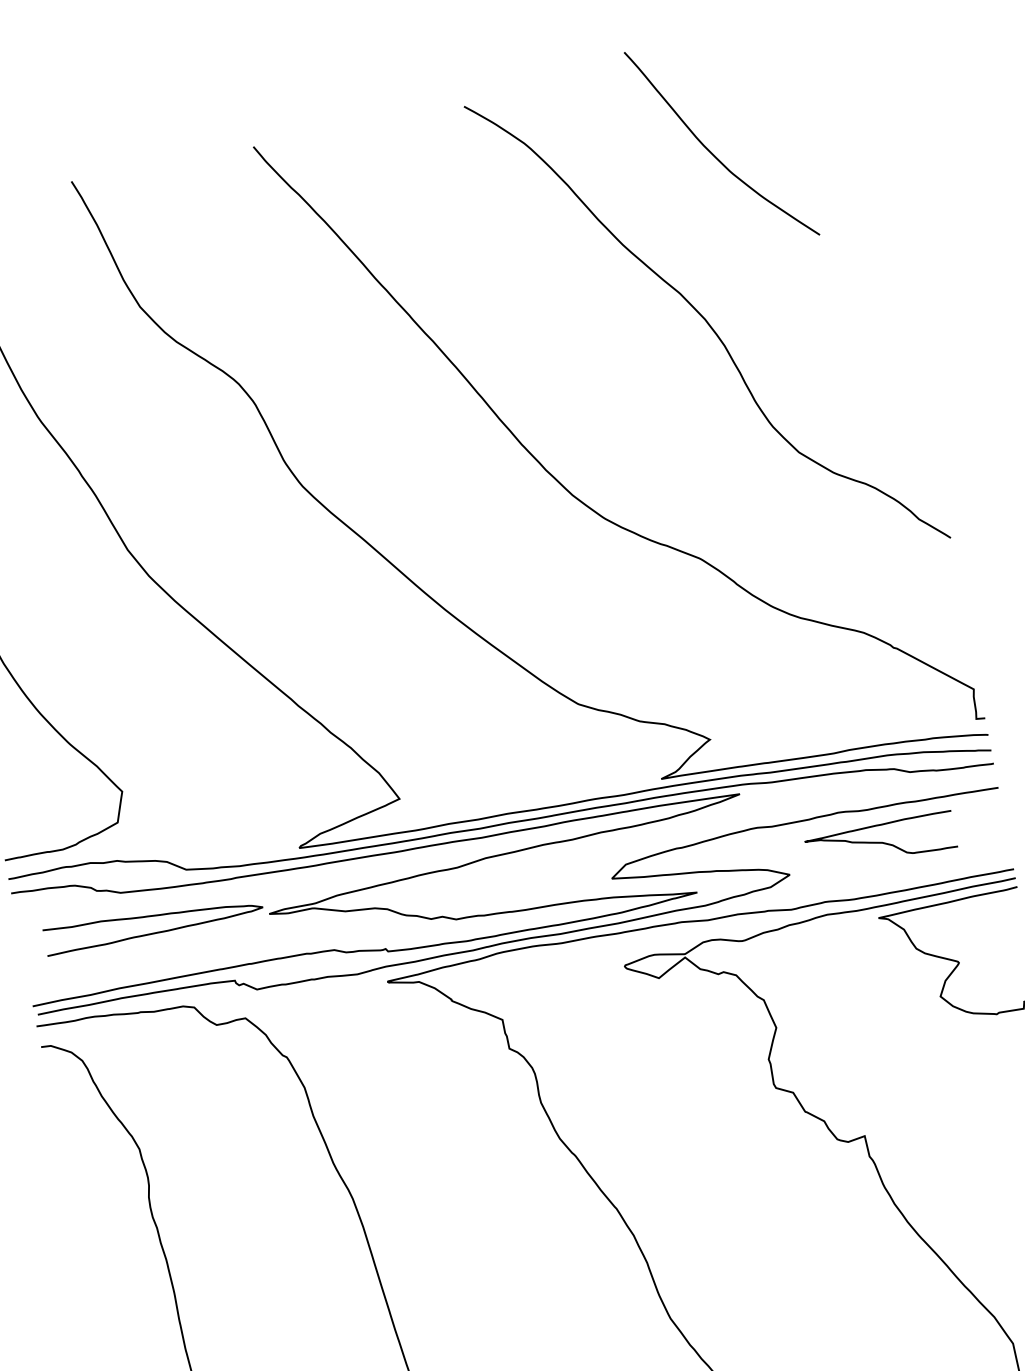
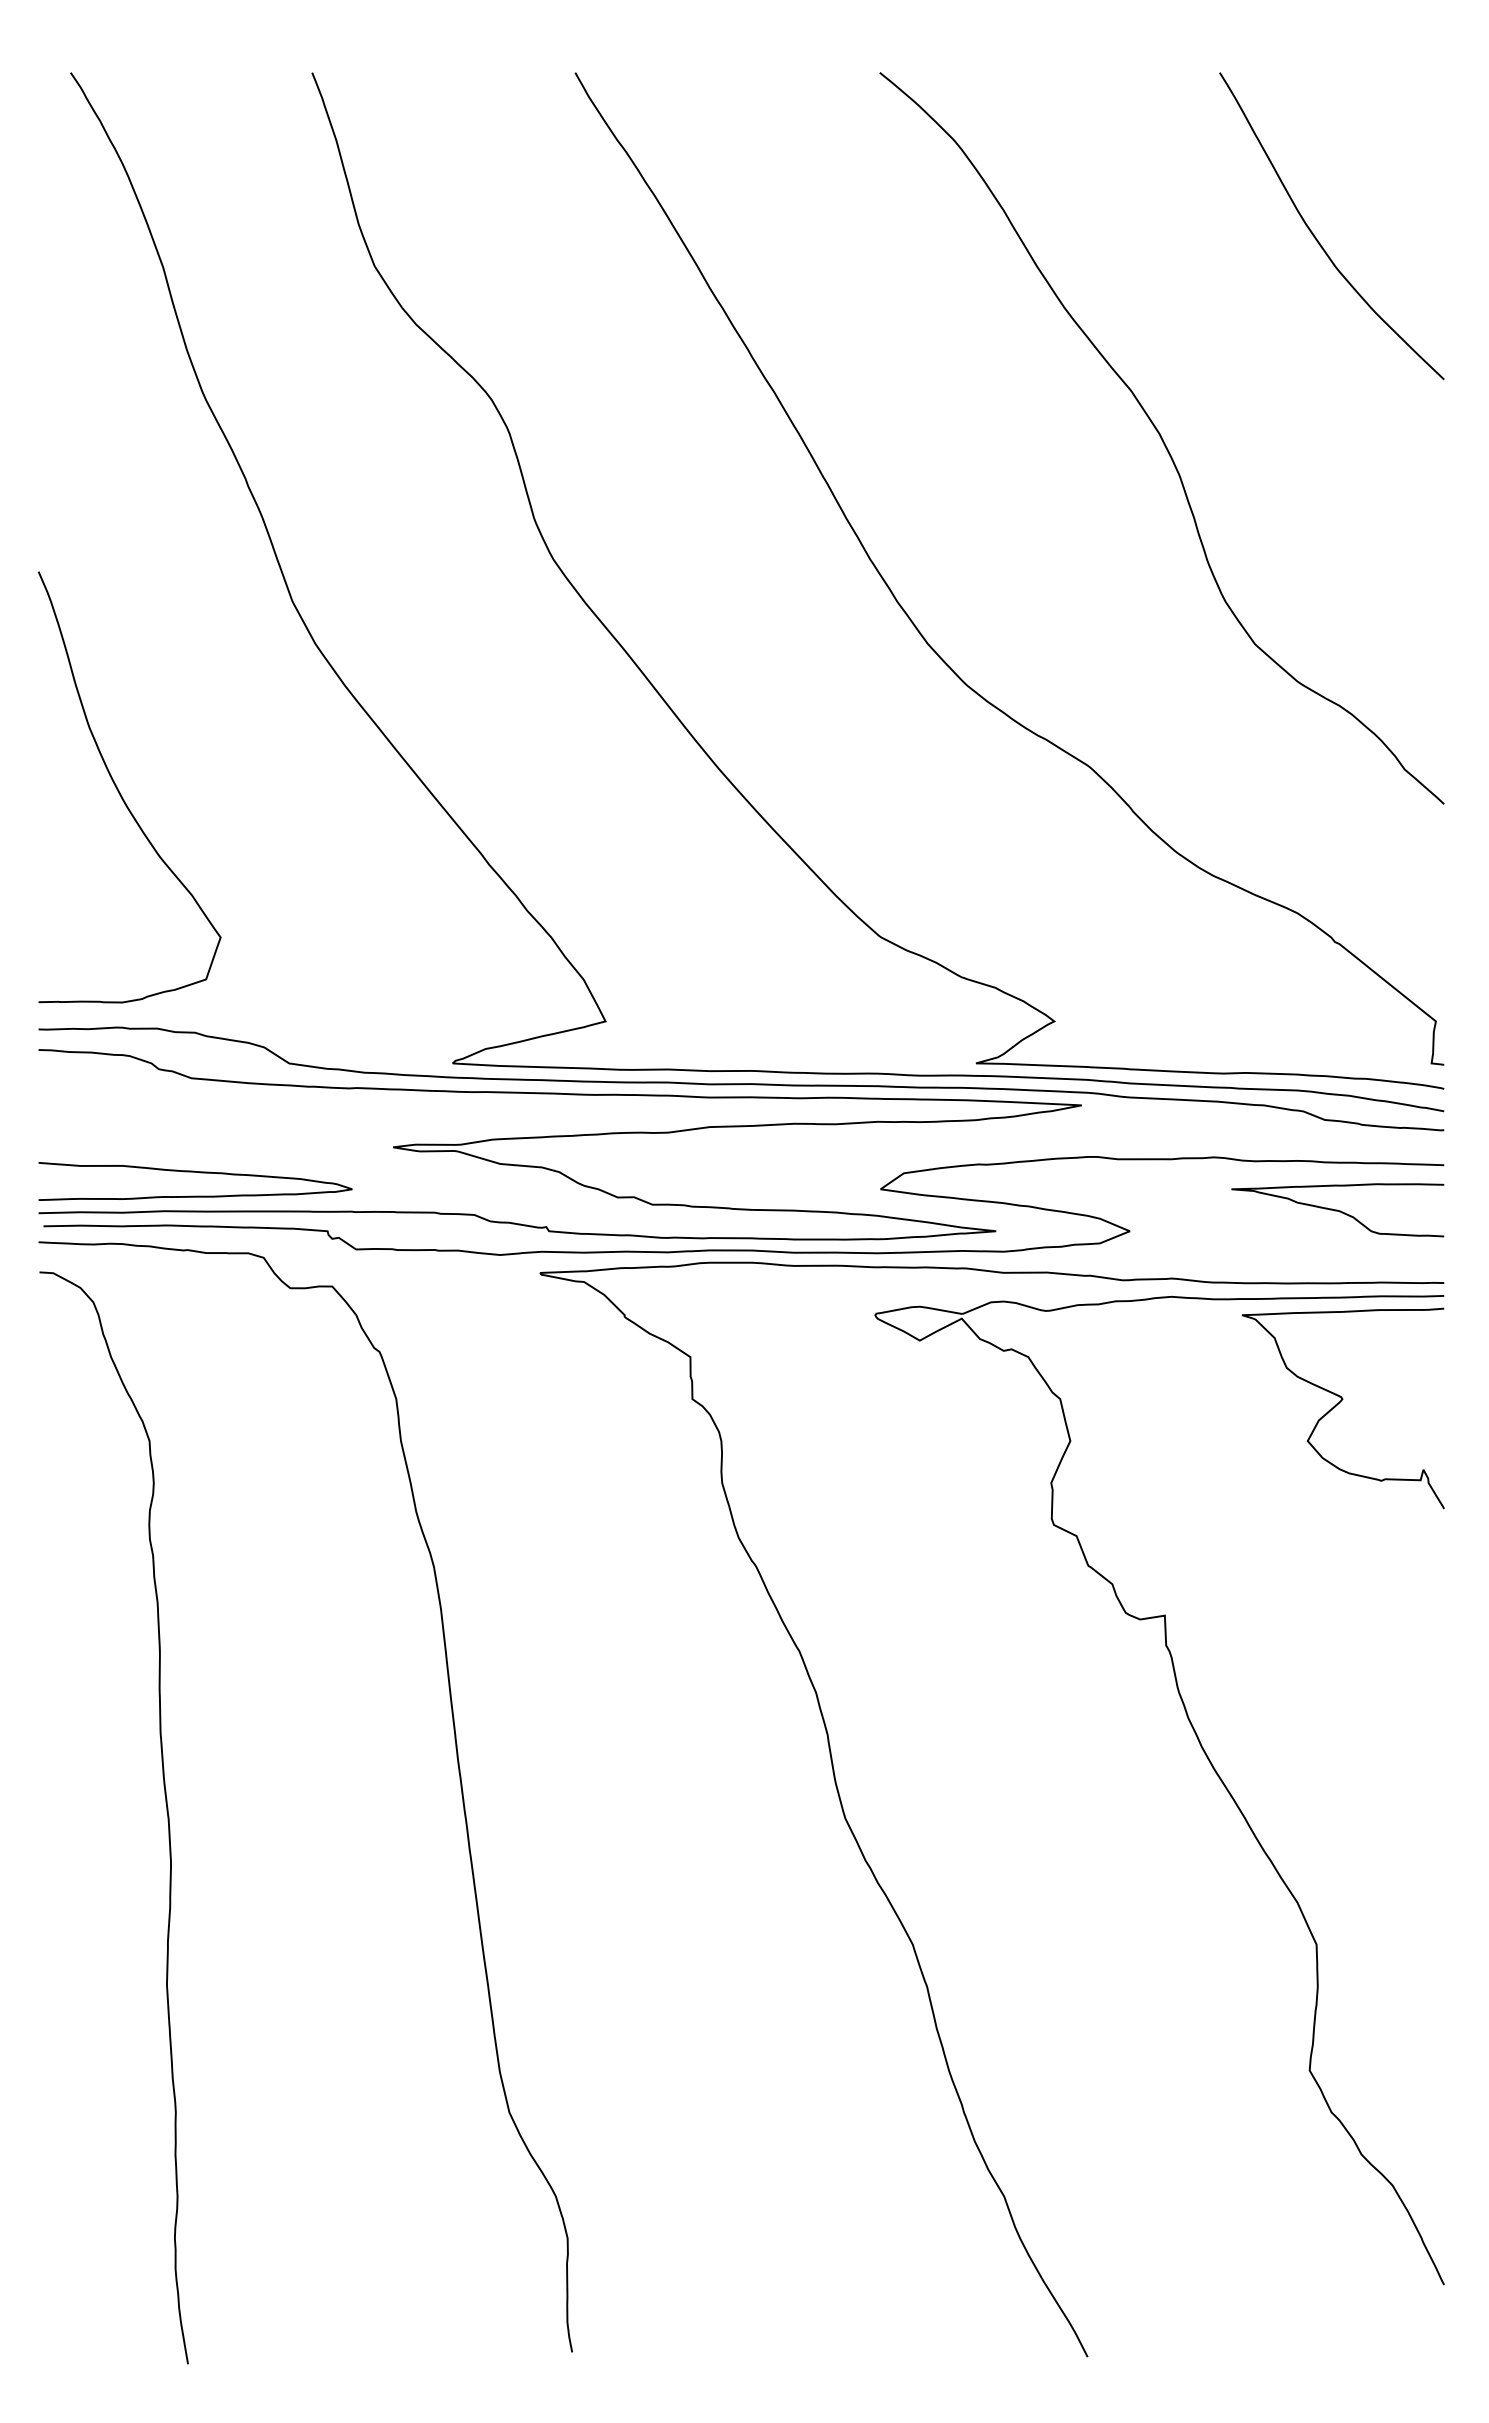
curve: (712, 153) -> (1316, 237), moved
curve: (880, 842) -> (1337, 1210), moved
curve: (152, 916) -> (195, 1172), moved

